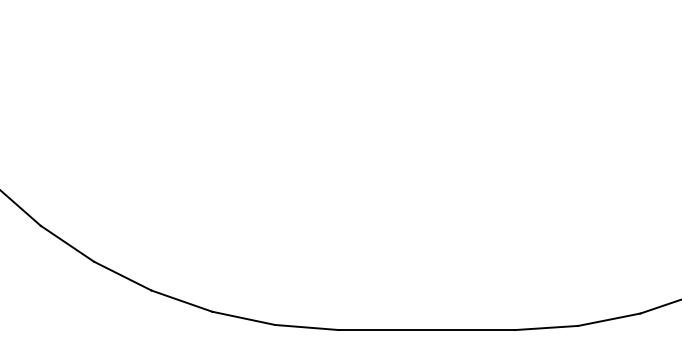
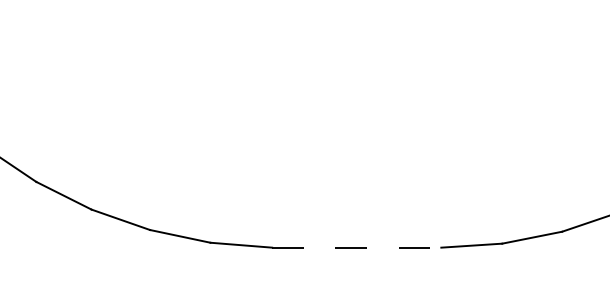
line: (427, 330) -> (357, 248), solid -> dashed

